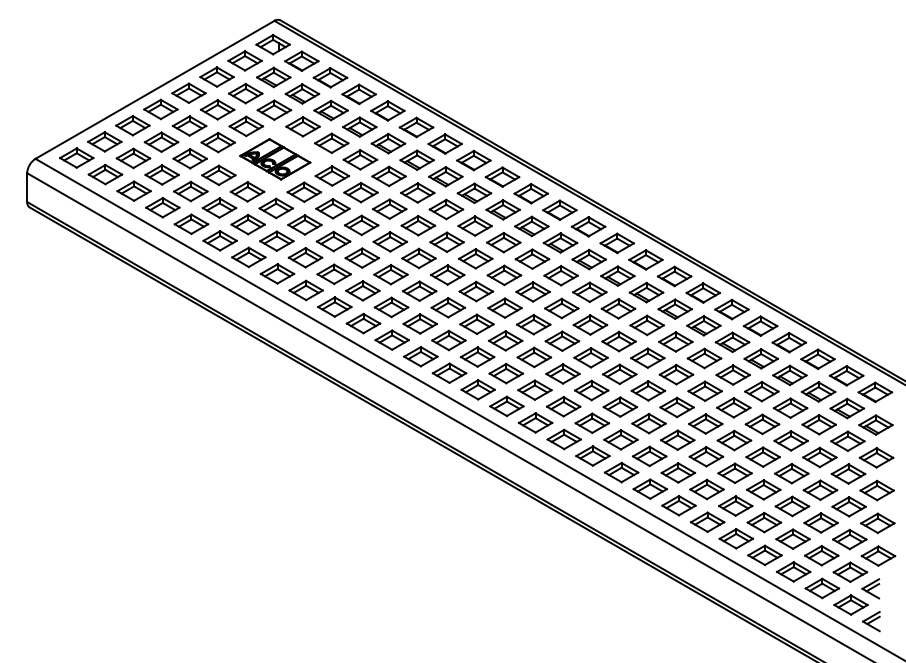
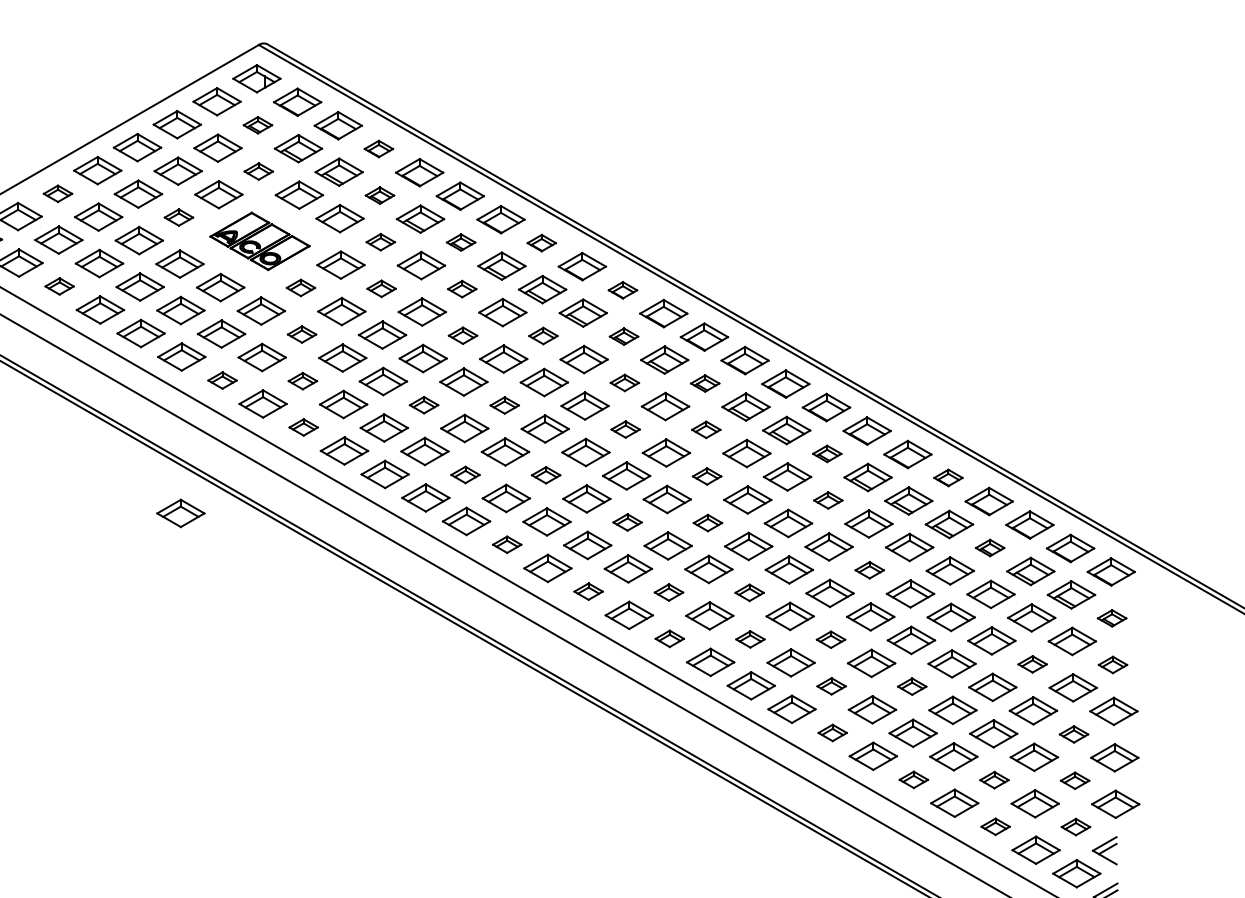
part: (273, 77) -> (257, 125), size x0.6
part: (358, 93) -> (378, 147), size x0.6
part: (274, 109) -> (258, 170), size x0.6
part: (132, 125) -> (57, 193), size x0.6
part: (359, 126) -> (379, 194), size x0.6
part: (217, 142) -> (178, 217), size x0.6
part: (360, 159) -> (380, 241), size x0.6
part: (416, 159) -> (460, 241), size x0.6
part: (473, 160) -> (541, 243), size x0.6
part: (133, 190) -> (58, 285), size x0.6
part: (303, 191) -> (300, 287), size x0.6
part: (360, 192) -> (380, 288), size x0.6
part: (417, 192) -> (461, 288), size x0.6
part: (530, 193) -> (622, 289), size x0.6
part: (304, 224) -> (301, 333), size x0.6
part: (418, 225) -> (463, 335), size x0.6
part: (474, 225) -> (542, 335), size x0.6
part: (531, 226) -> (623, 336), size x0.6
part: (248, 257) -> (221, 380), size x0.6
part: (305, 257) -> (302, 380), size x0.6
part: (532, 258) -> (624, 382), size x0.6
part: (588, 259) -> (704, 383), size x0.6
part: (390, 274) -> (423, 404), size x0.6
part: (447, 274) -> (504, 404), size x0.6
part: (305, 290) -> (302, 427), size x0.6
part: (532, 291) -> (624, 428), size x0.6
part: (589, 291) -> (705, 428), size x0.6
part: (674, 308) -> (826, 453), size x0.6
part: (419, 323) -> (464, 474), size x0.6
part: (476, 323) -> (545, 474), size x0.6
part: (590, 324) -> (707, 475), size x0.6
part: (760, 325) -> (948, 477), size x0.6
part: (675, 341) -> (827, 499), size x0.6
part: (219, 350) -> (180, 512), added
part: (534, 357) -> (627, 522), size x0.6
part: (590, 357) -> (707, 522), size x0.6
part: (449, 372) -> (507, 543), size x0.6
part: (789, 375) -> (989, 548), size x0.6
part: (704, 390) -> (868, 569), size x0.6
part: (506, 405) -> (588, 590), size x0.6
part: (563, 406) -> (668, 592), size x0.6
part: (620, 406) -> (749, 592), size x0.6
part: (875, 424) -> (1111, 617), size x0.6
part: (563, 439) -> (668, 638), size x0.6
part: (620, 439) -> (749, 638), size x0.6
part: (677, 439) -> (830, 638), size x0.6
part: (819, 457) -> (1032, 664), size x0.6
part: (876, 457) -> (1112, 664), size x0.6
part: (677, 472) -> (830, 685), size x0.6
part: (734, 472) -> (911, 685), size x0.6
part: (678, 505) -> (832, 732), size x0.6
part: (848, 506) -> (1073, 733), size x0.6
part: (735, 538) -> (912, 779), size x0.6
part: (792, 538) -> (993, 779), size x0.6
part: (849, 539) -> (1074, 780), size x0.6
part: (793, 571) -> (995, 826), size x0.6
part: (850, 571) -> (1076, 826), size x0.6

